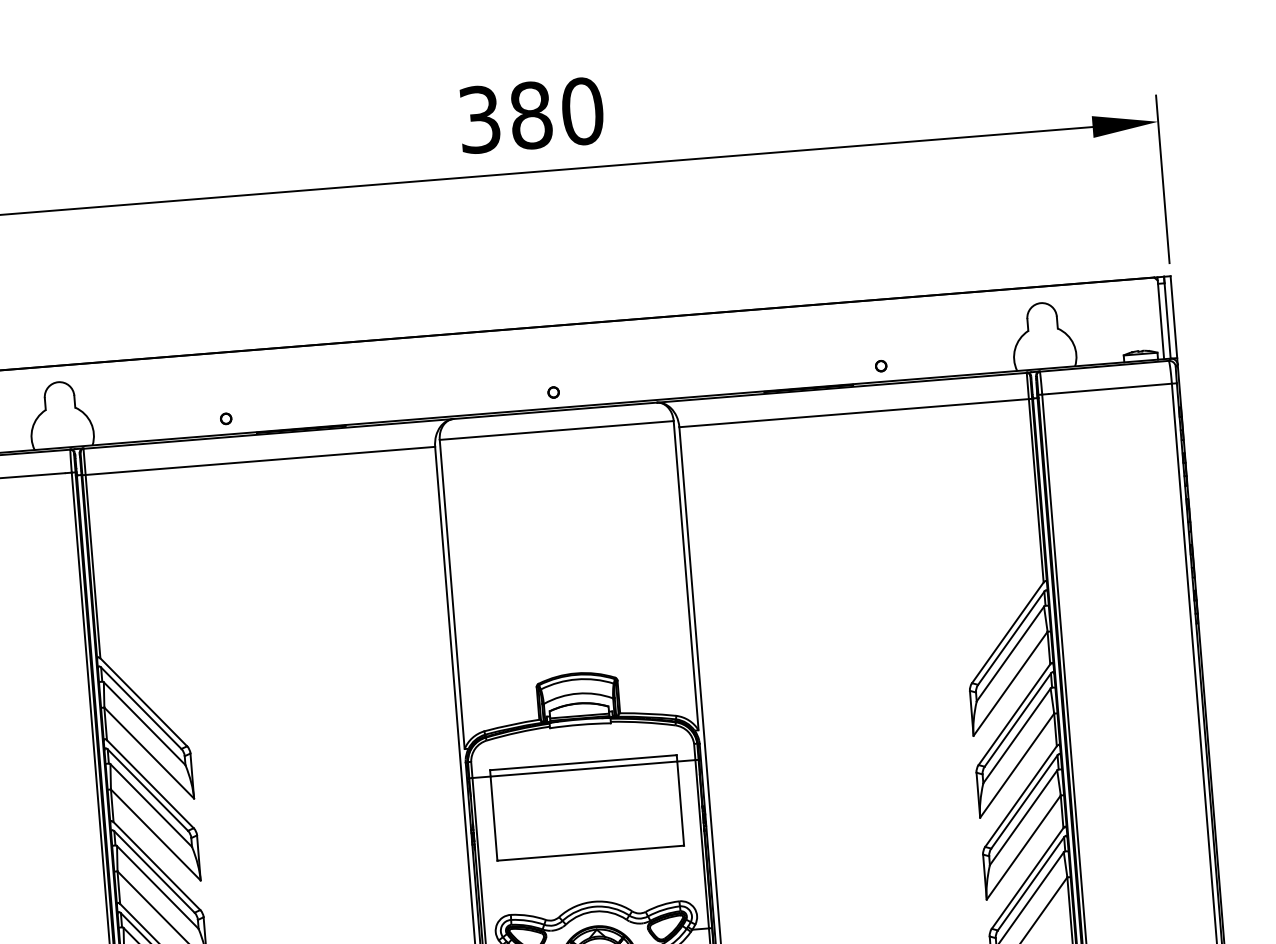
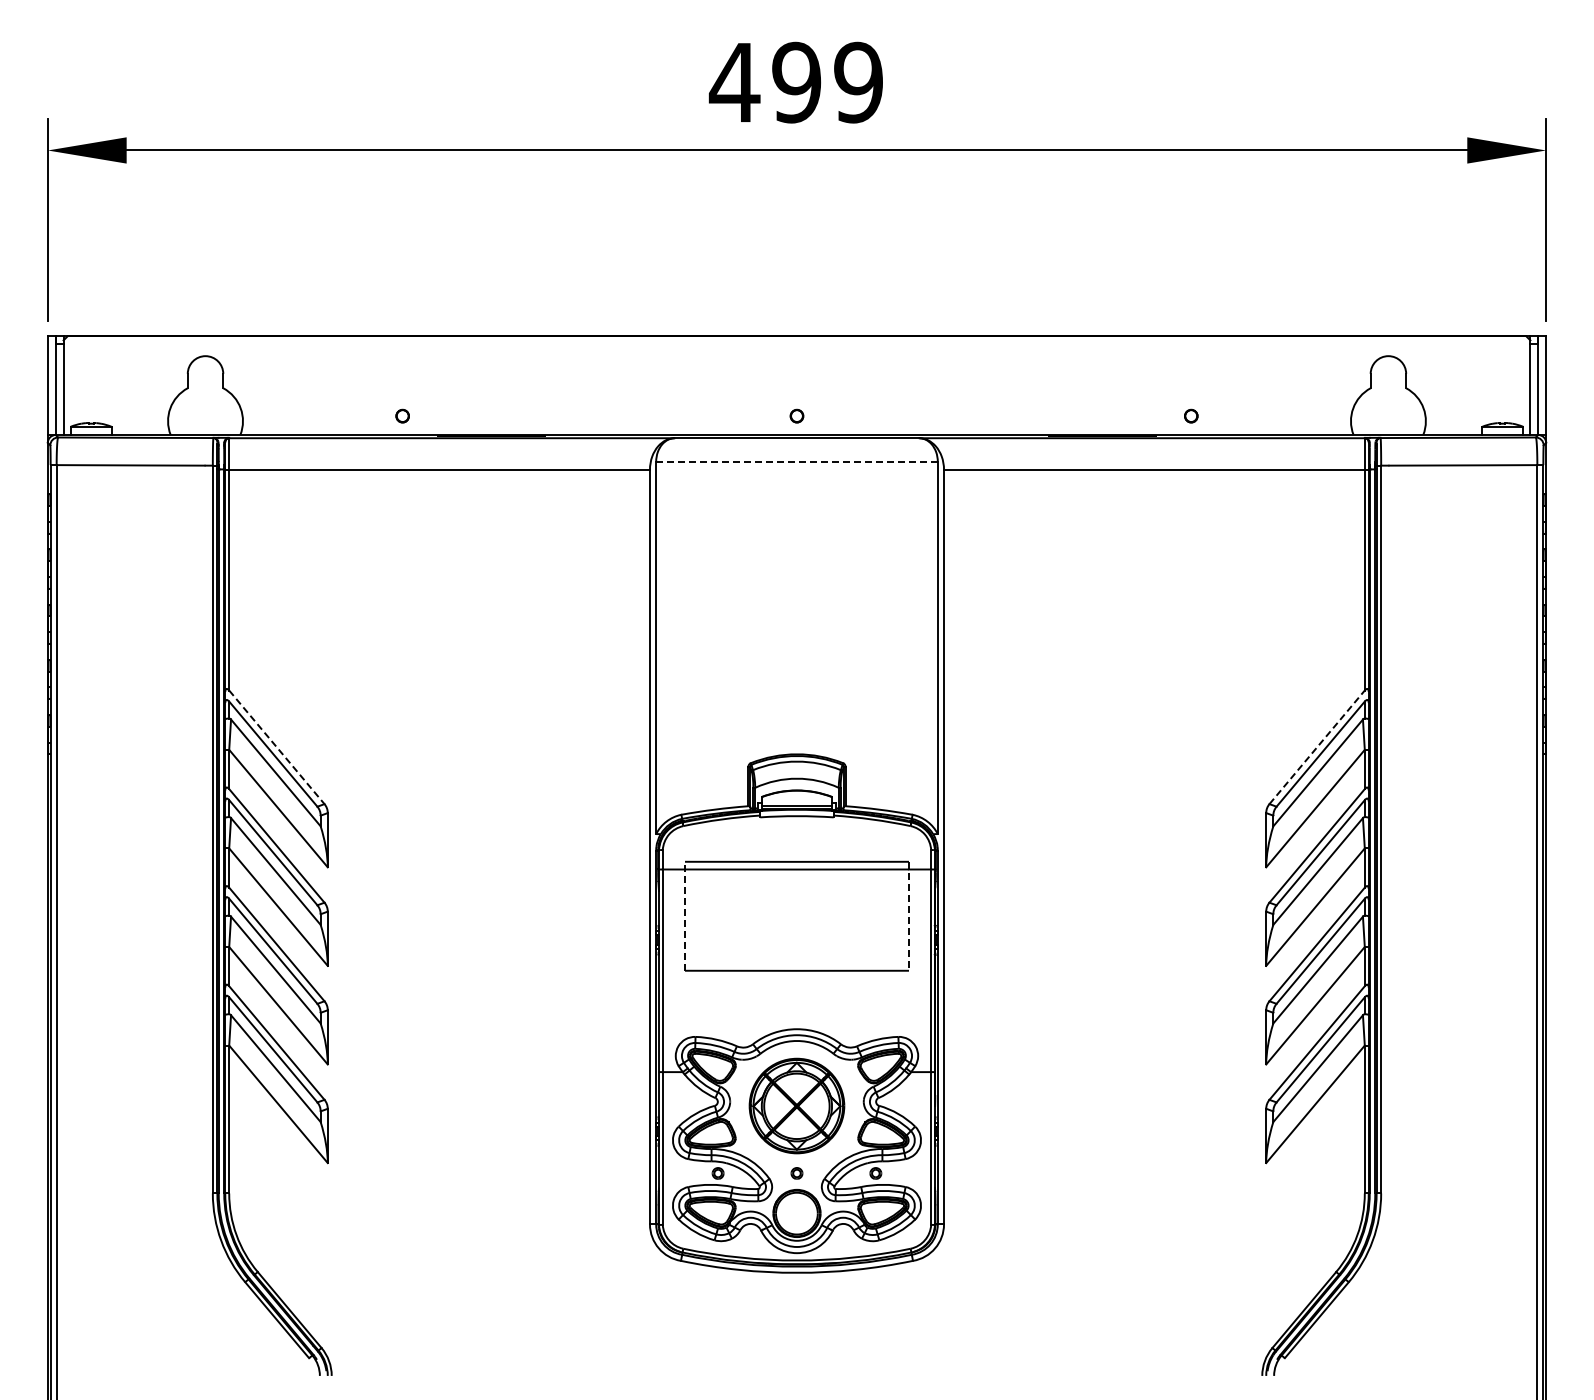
text: (530, 115) -> (795, 82), 380 -> 499
line: (557, 430) -> (797, 461), solid -> dashed
line: (1008, 632) -> (1317, 746), solid -> dashed
line: (144, 702) -> (277, 747), solid -> dashed
line: (680, 800) -> (909, 916), solid -> dashed
line: (493, 814) -> (684, 915), solid -> dashed

